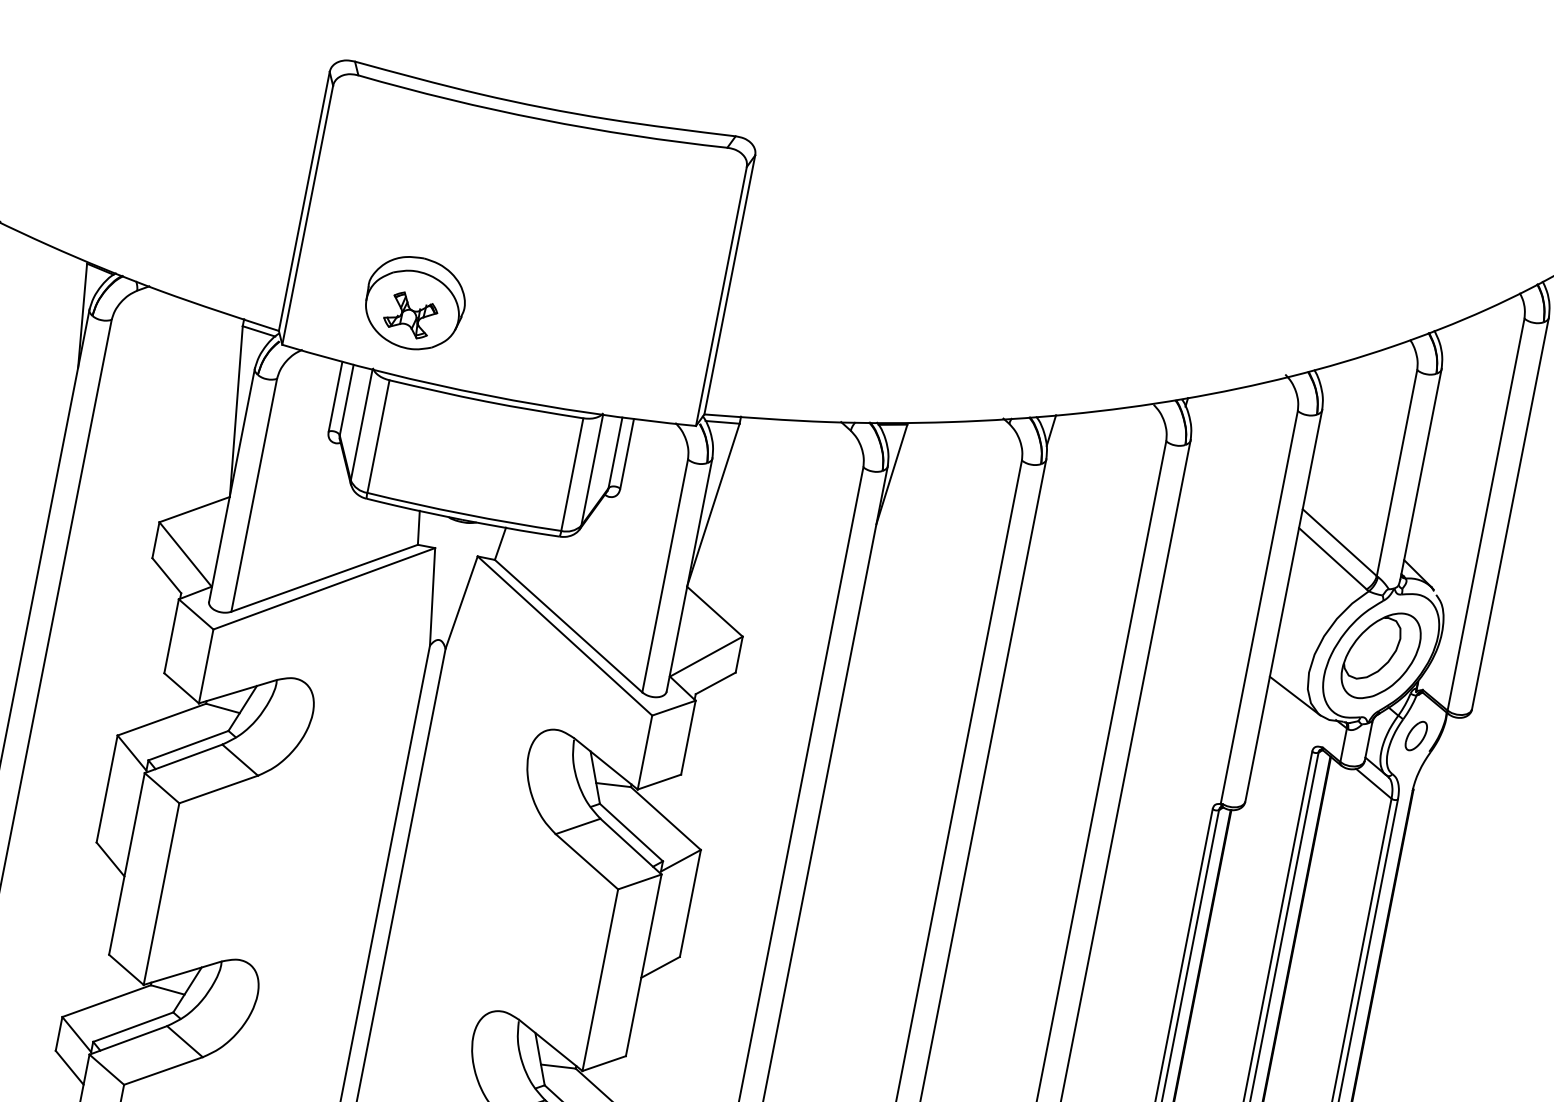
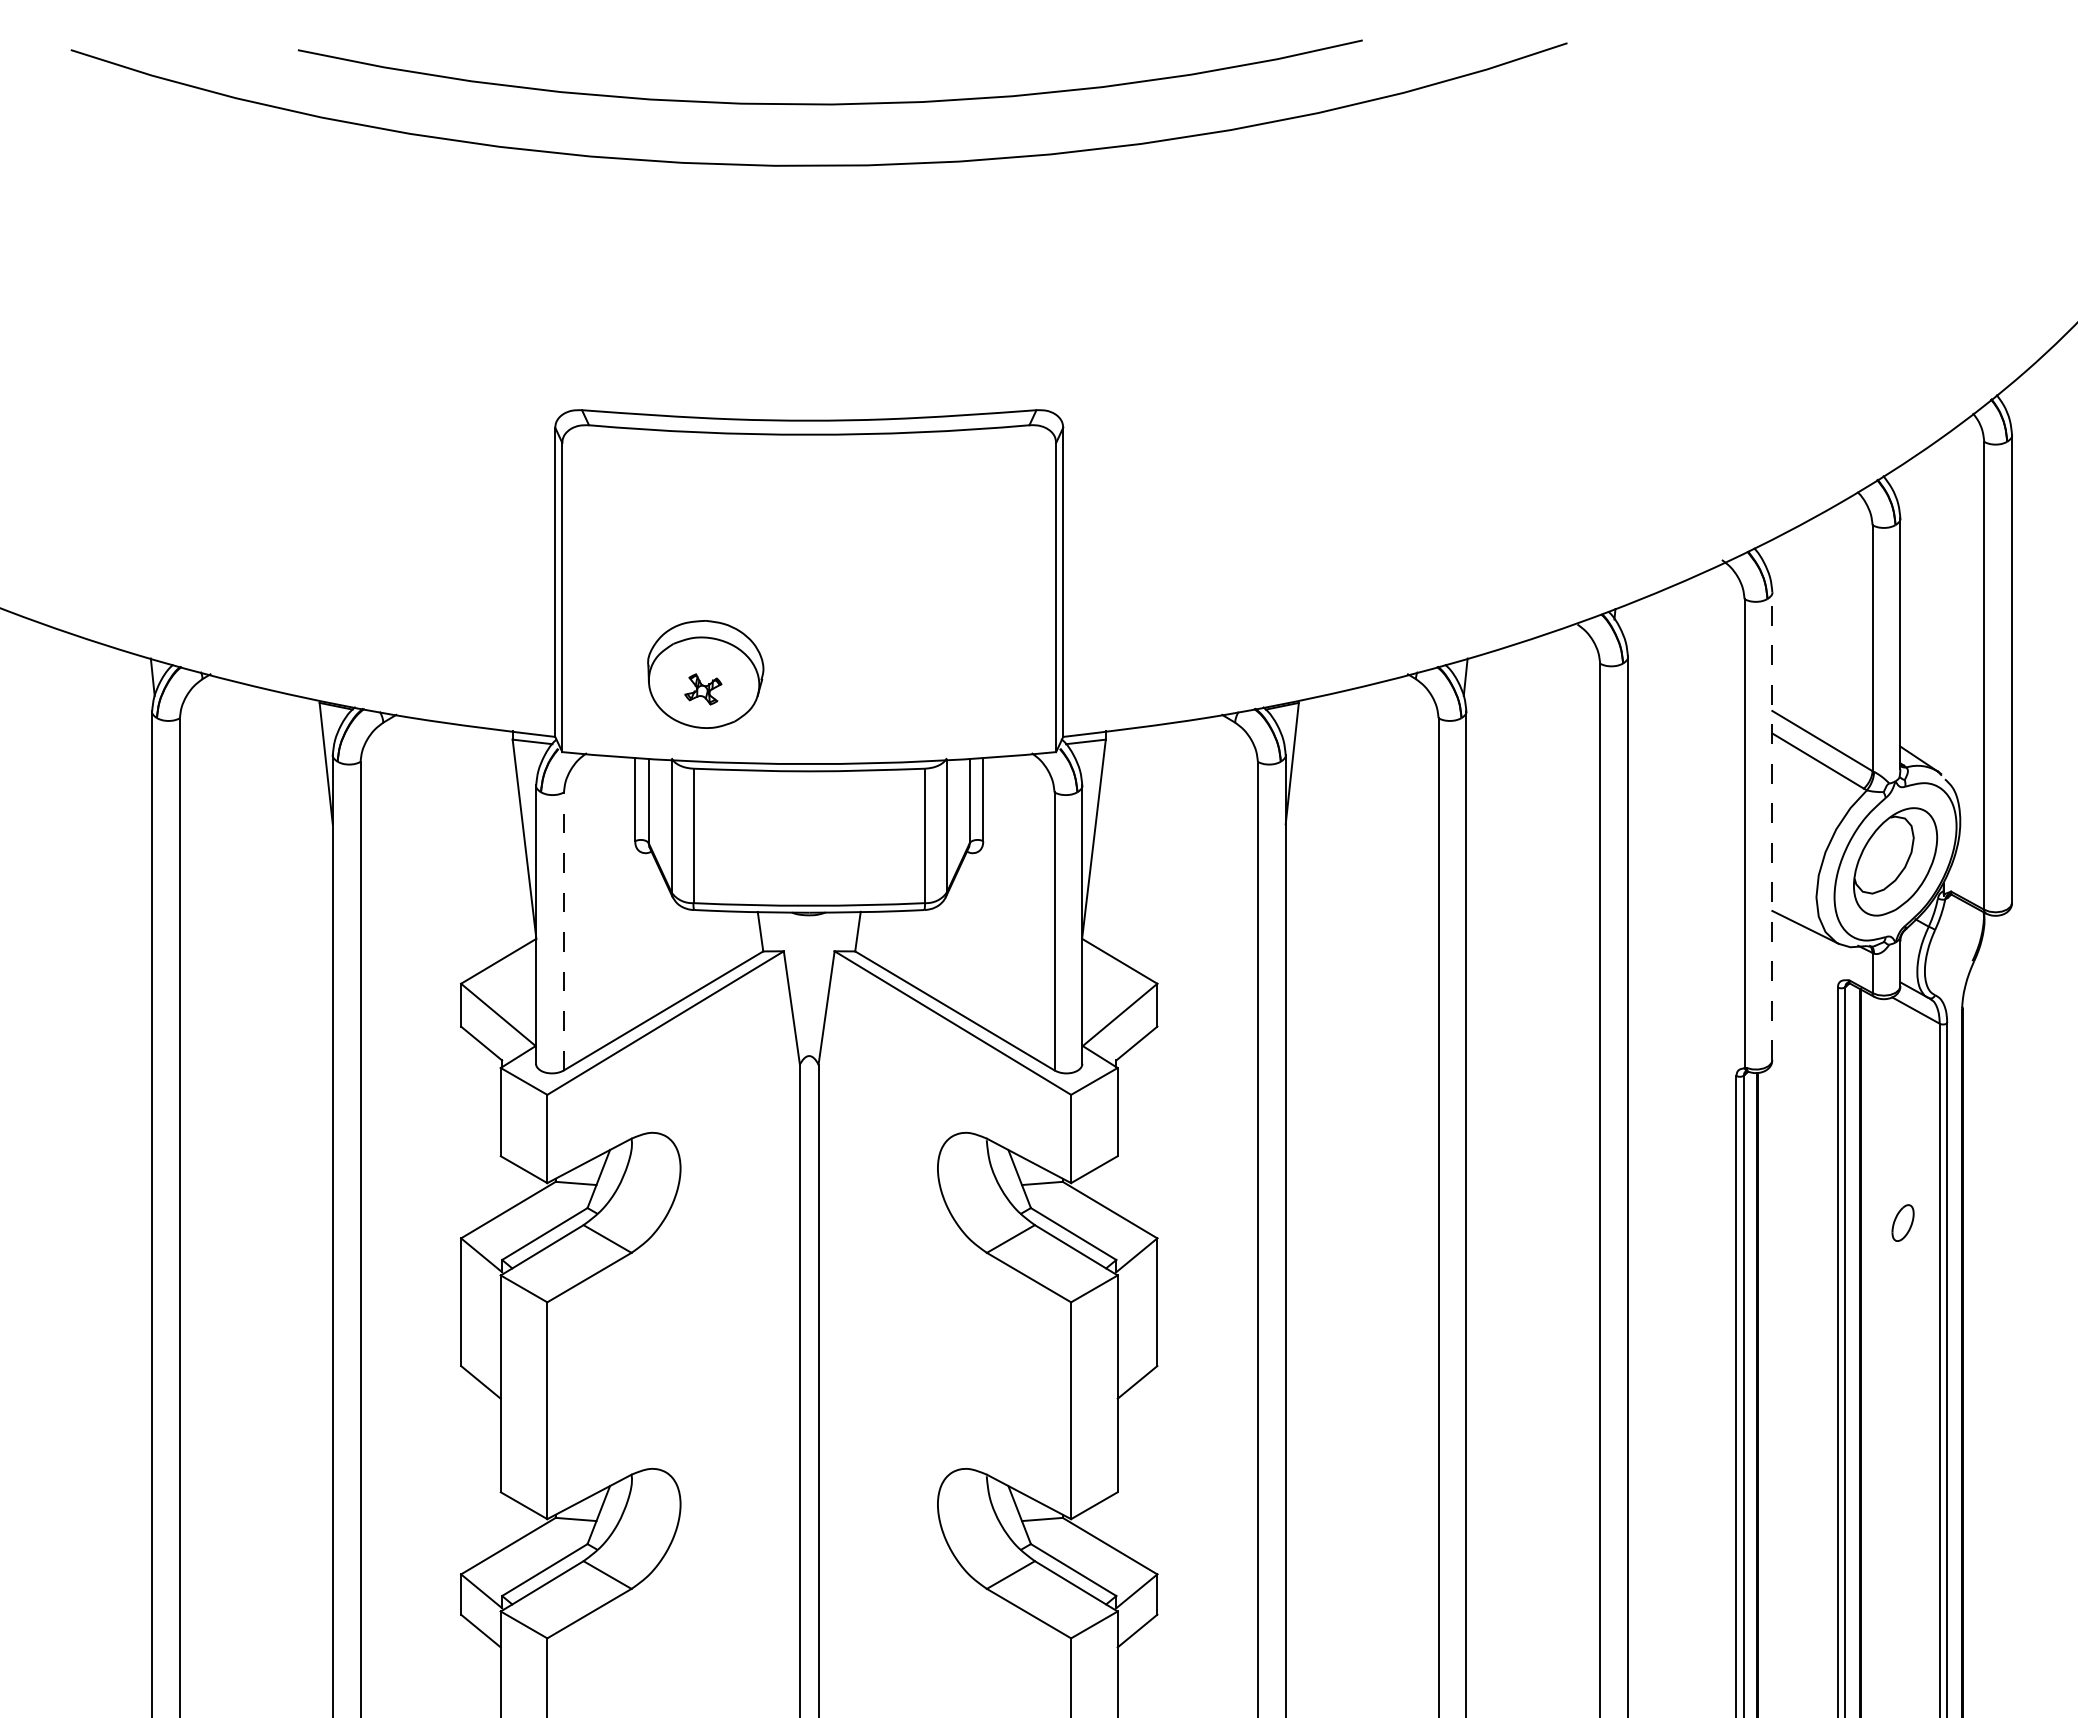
part: (410, 315) -> (703, 689), size x0.6
line: (253, 495) -> (563, 931), solid -> dashed
line: (1283, 606) -> (1772, 826), solid -> dashed
part: (1415, 735) -> (1902, 1222), moved

